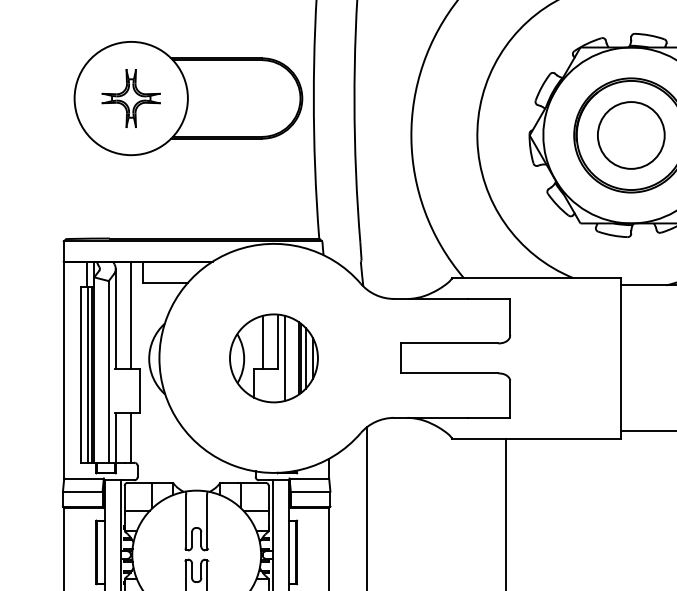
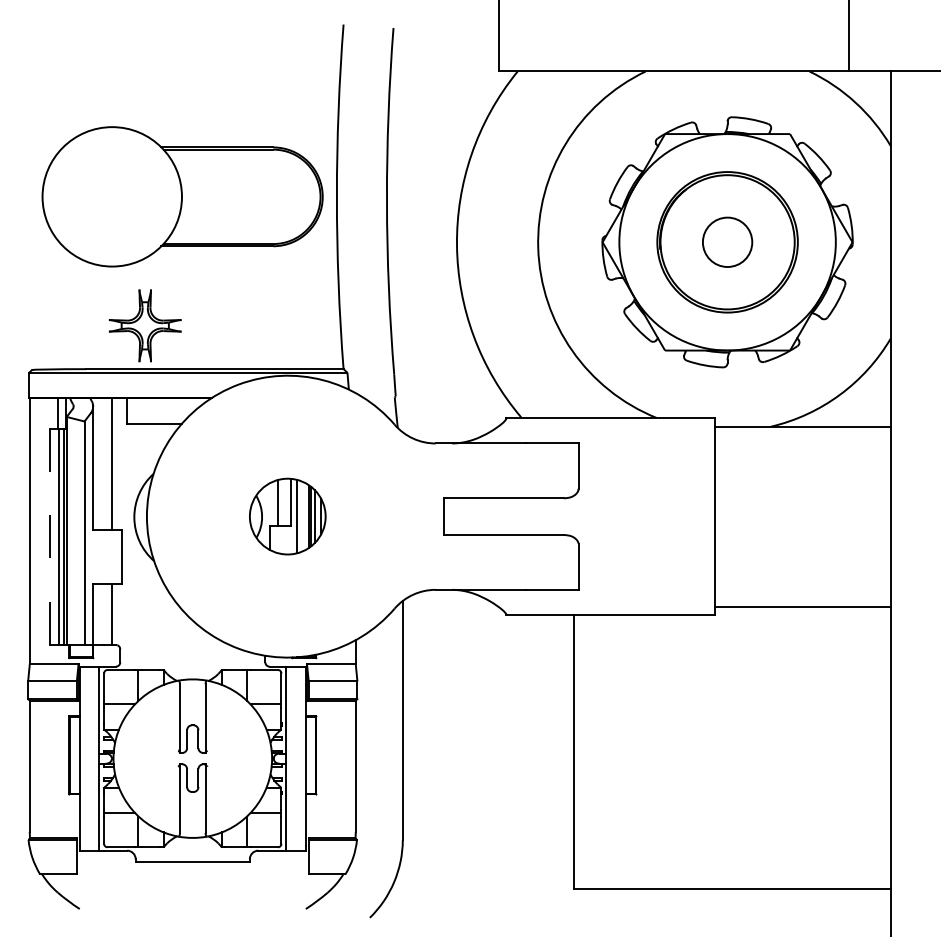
part: (130, 98) -> (144, 325), moved
circle: (631, 135) -> (727, 242), size x0.6
part: (273, 358) -> (287, 516), size x0.7
line: (80, 374) -> (49, 536), solid -> dashed

